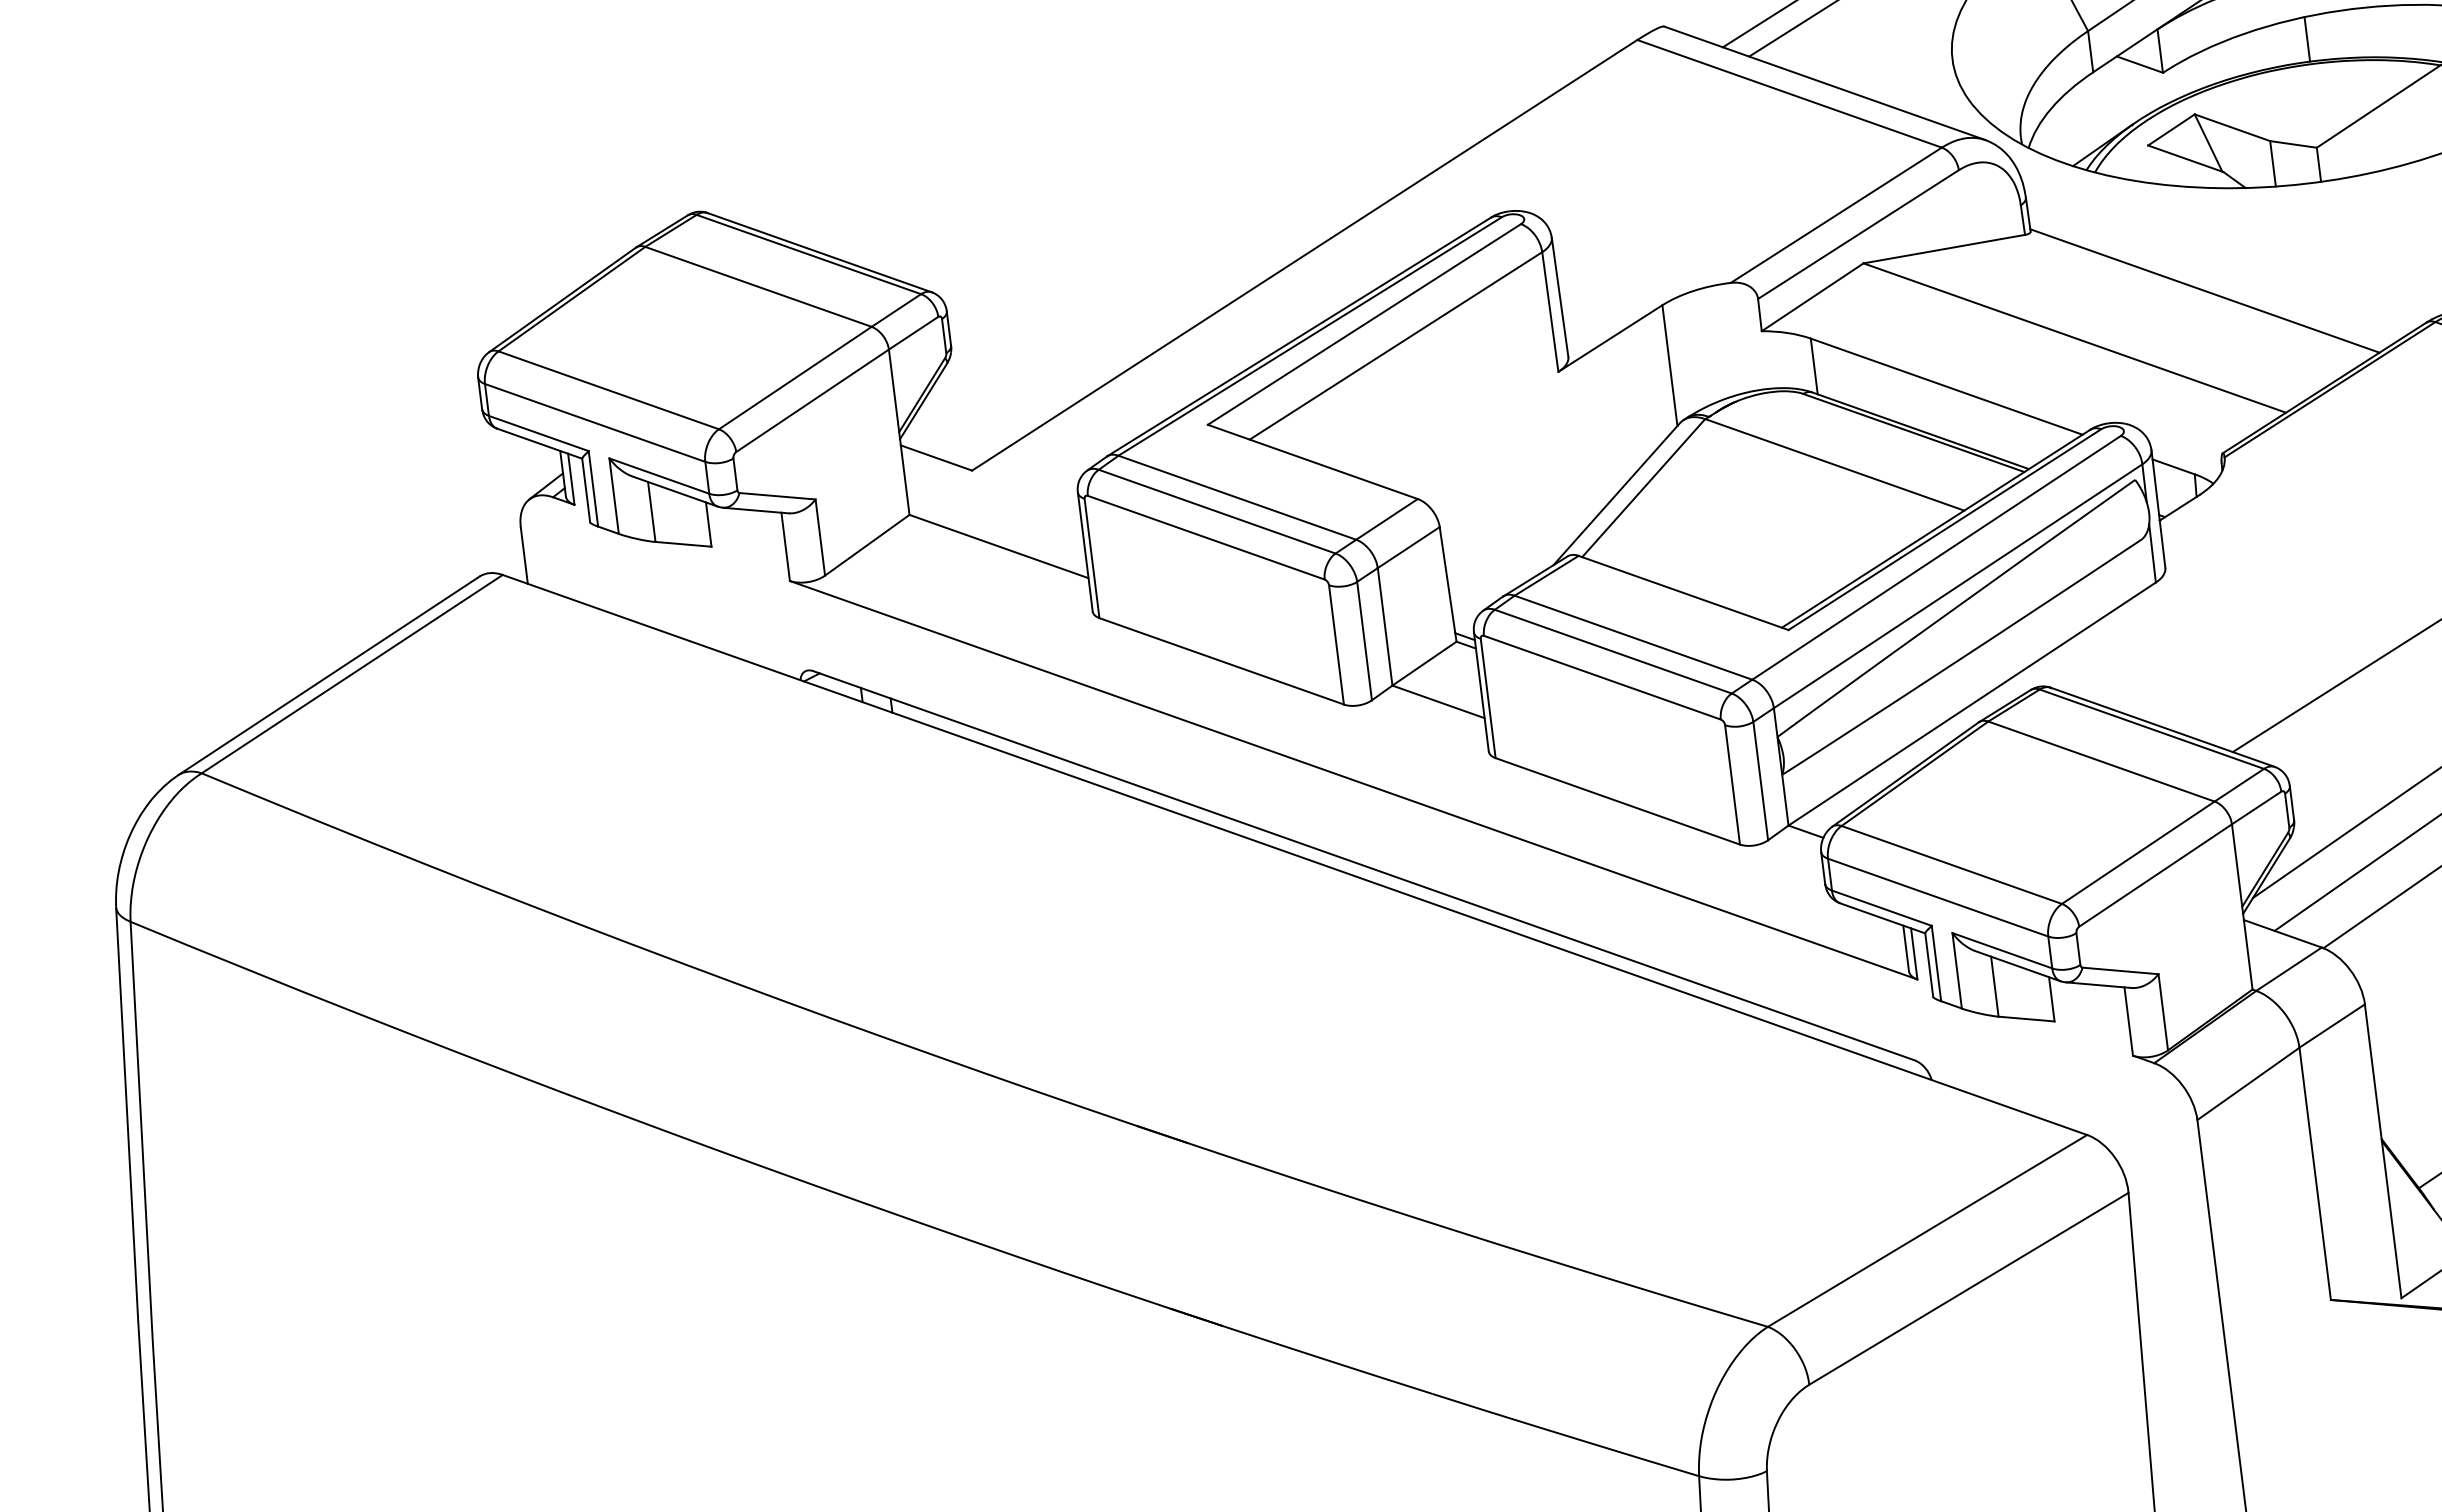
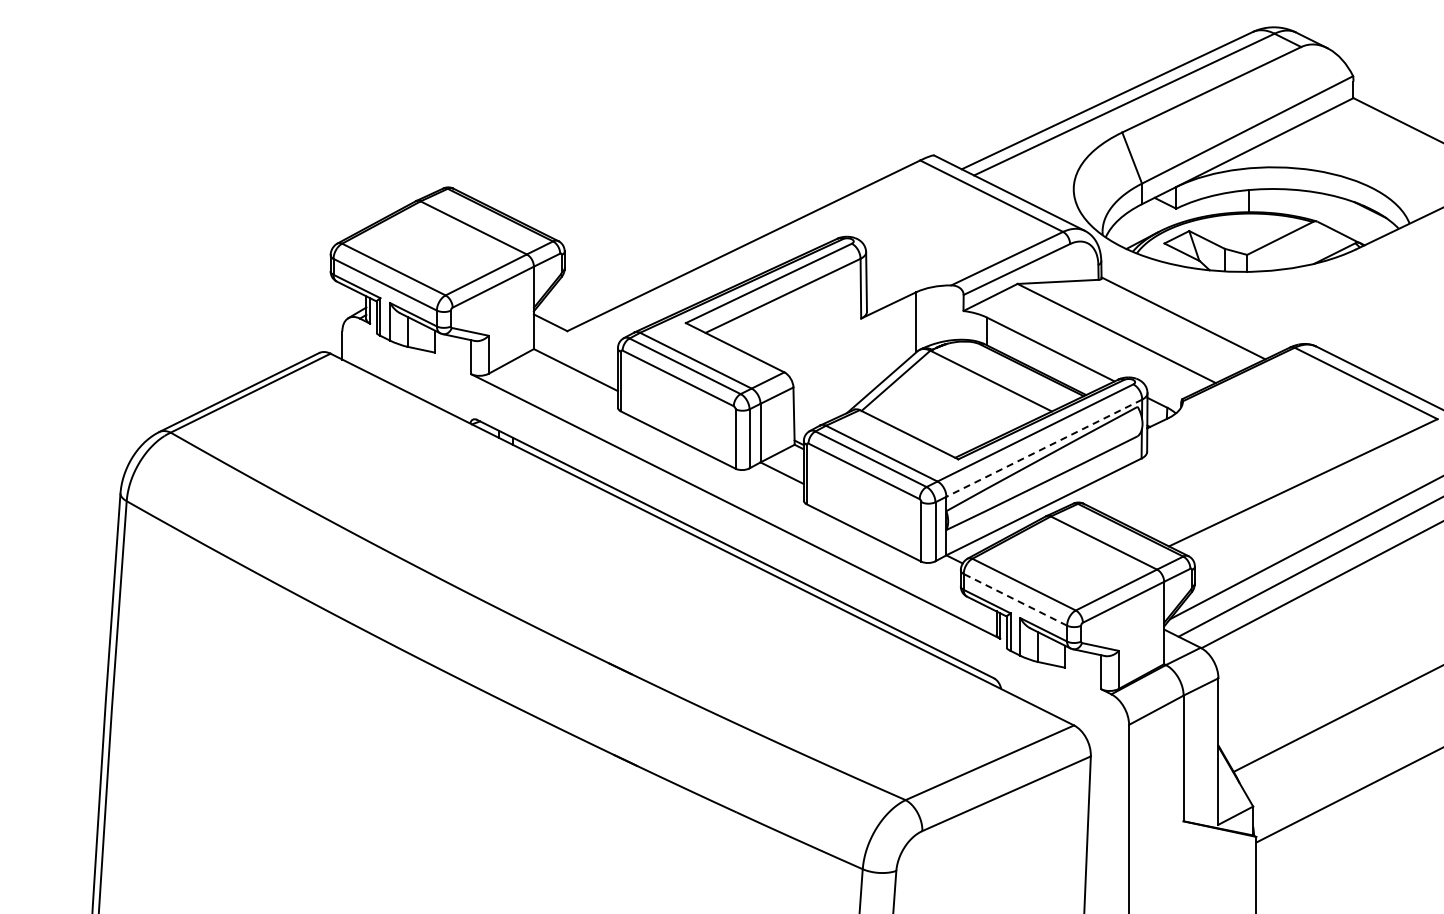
line: (1956, 587) -> (1043, 448), solid -> dashed
line: (1938, 896) -> (1015, 599), solid -> dashed

